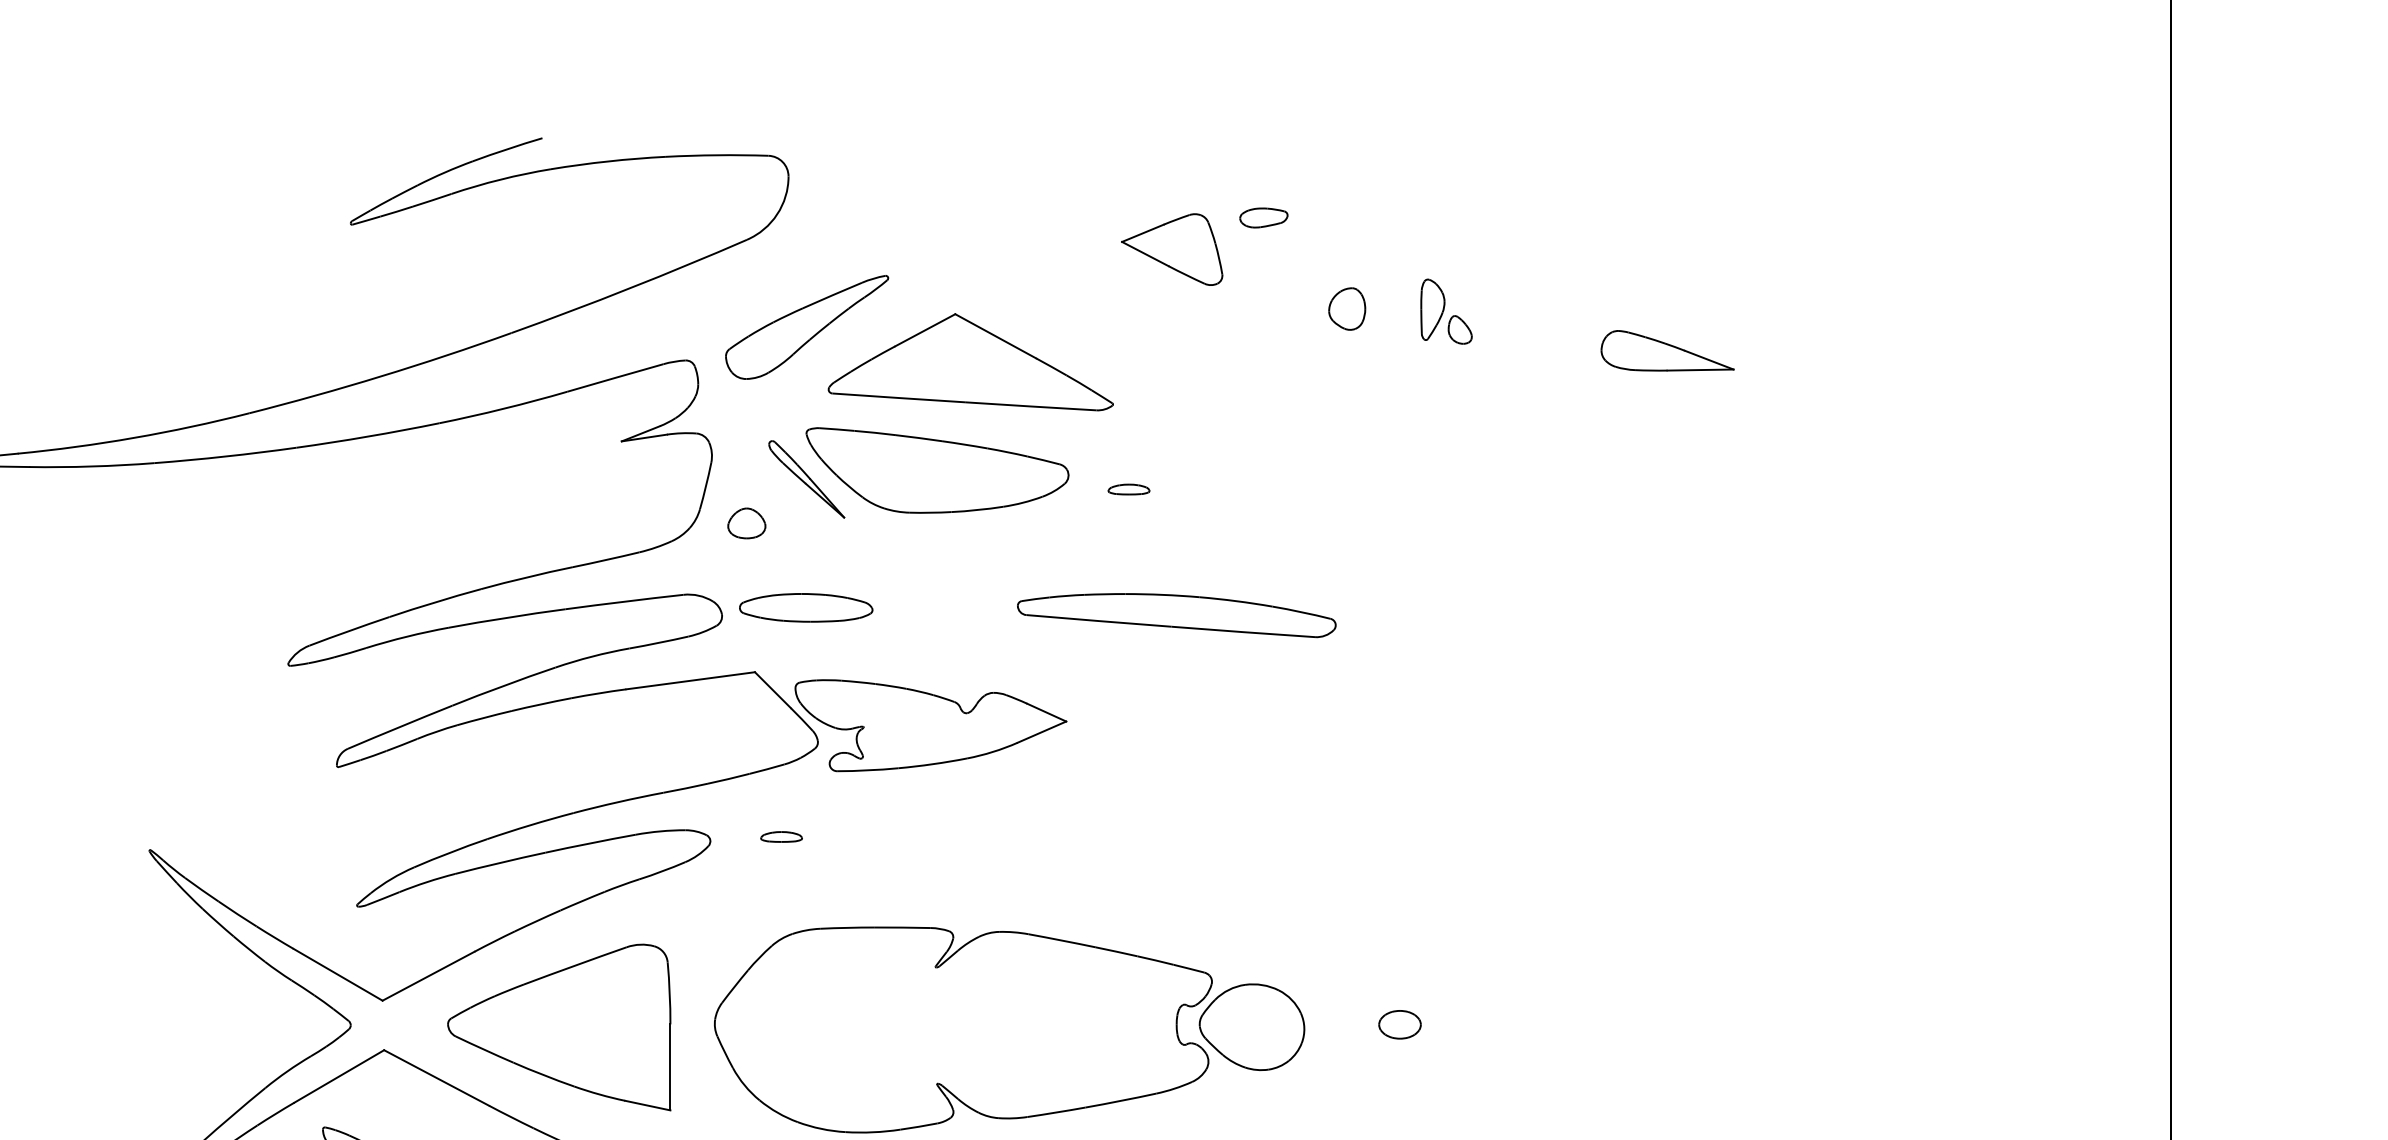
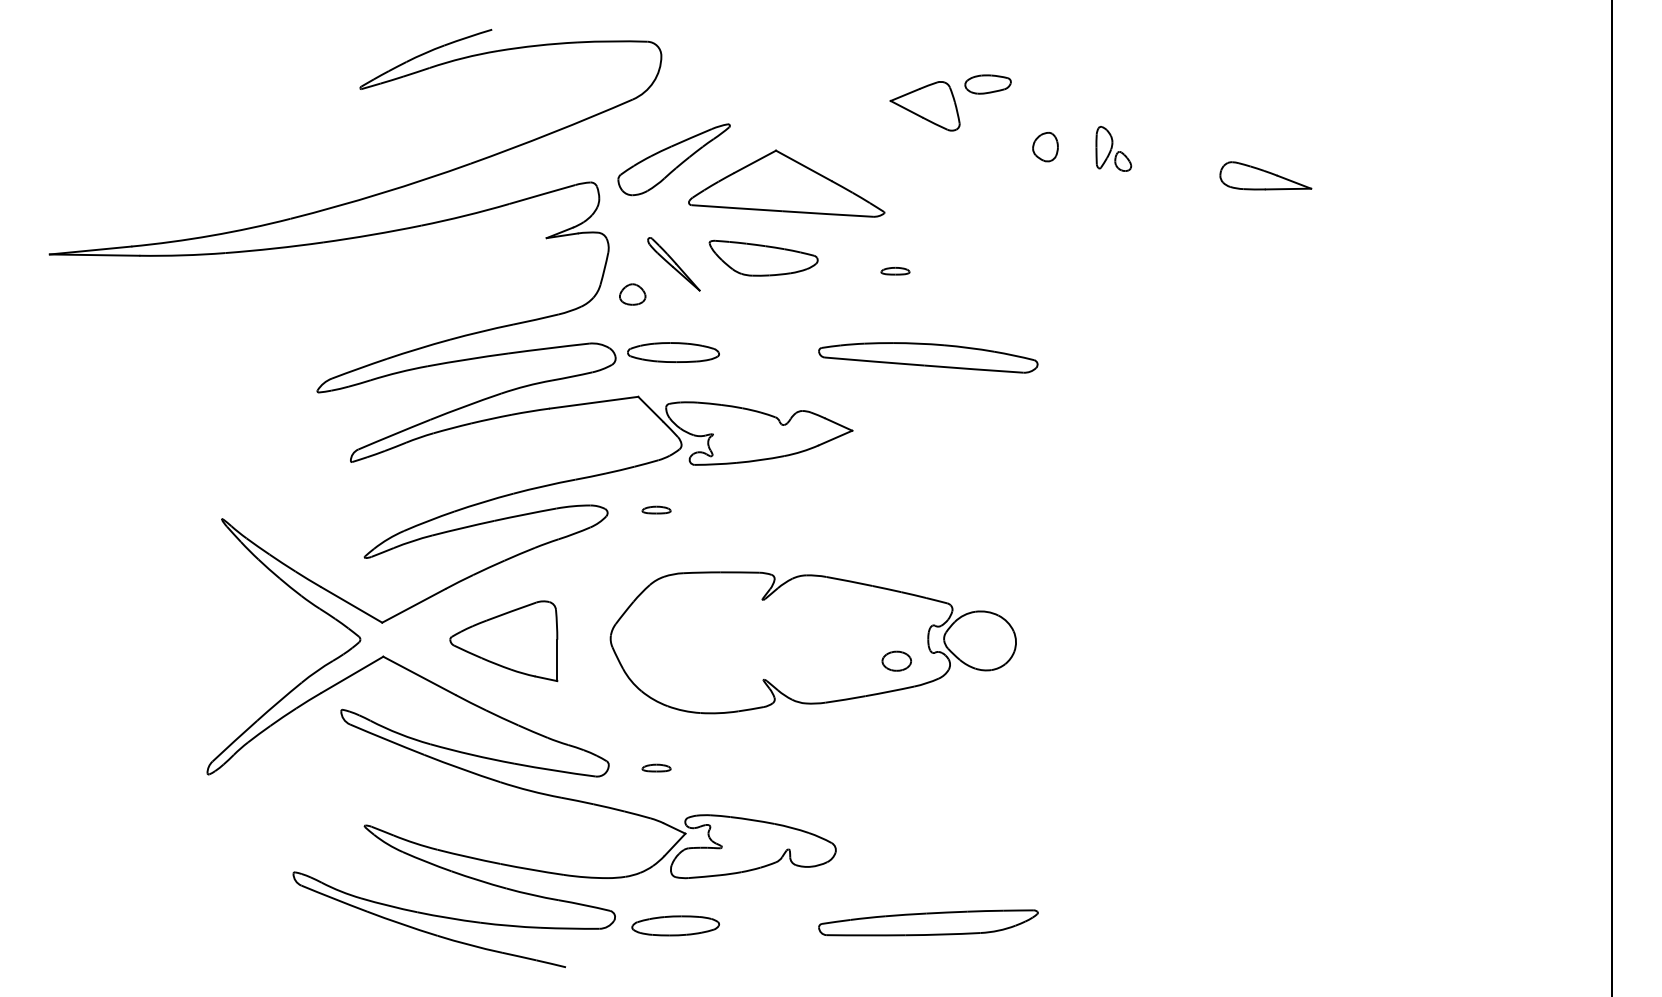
part: (1264, 217) -> (988, 84), size x1.4
part: (937, 471) -> (763, 258), size x0.6
part: (1399, 1023) -> (896, 660), moved
part: (558, 1028) -> (503, 641), size x0.7

